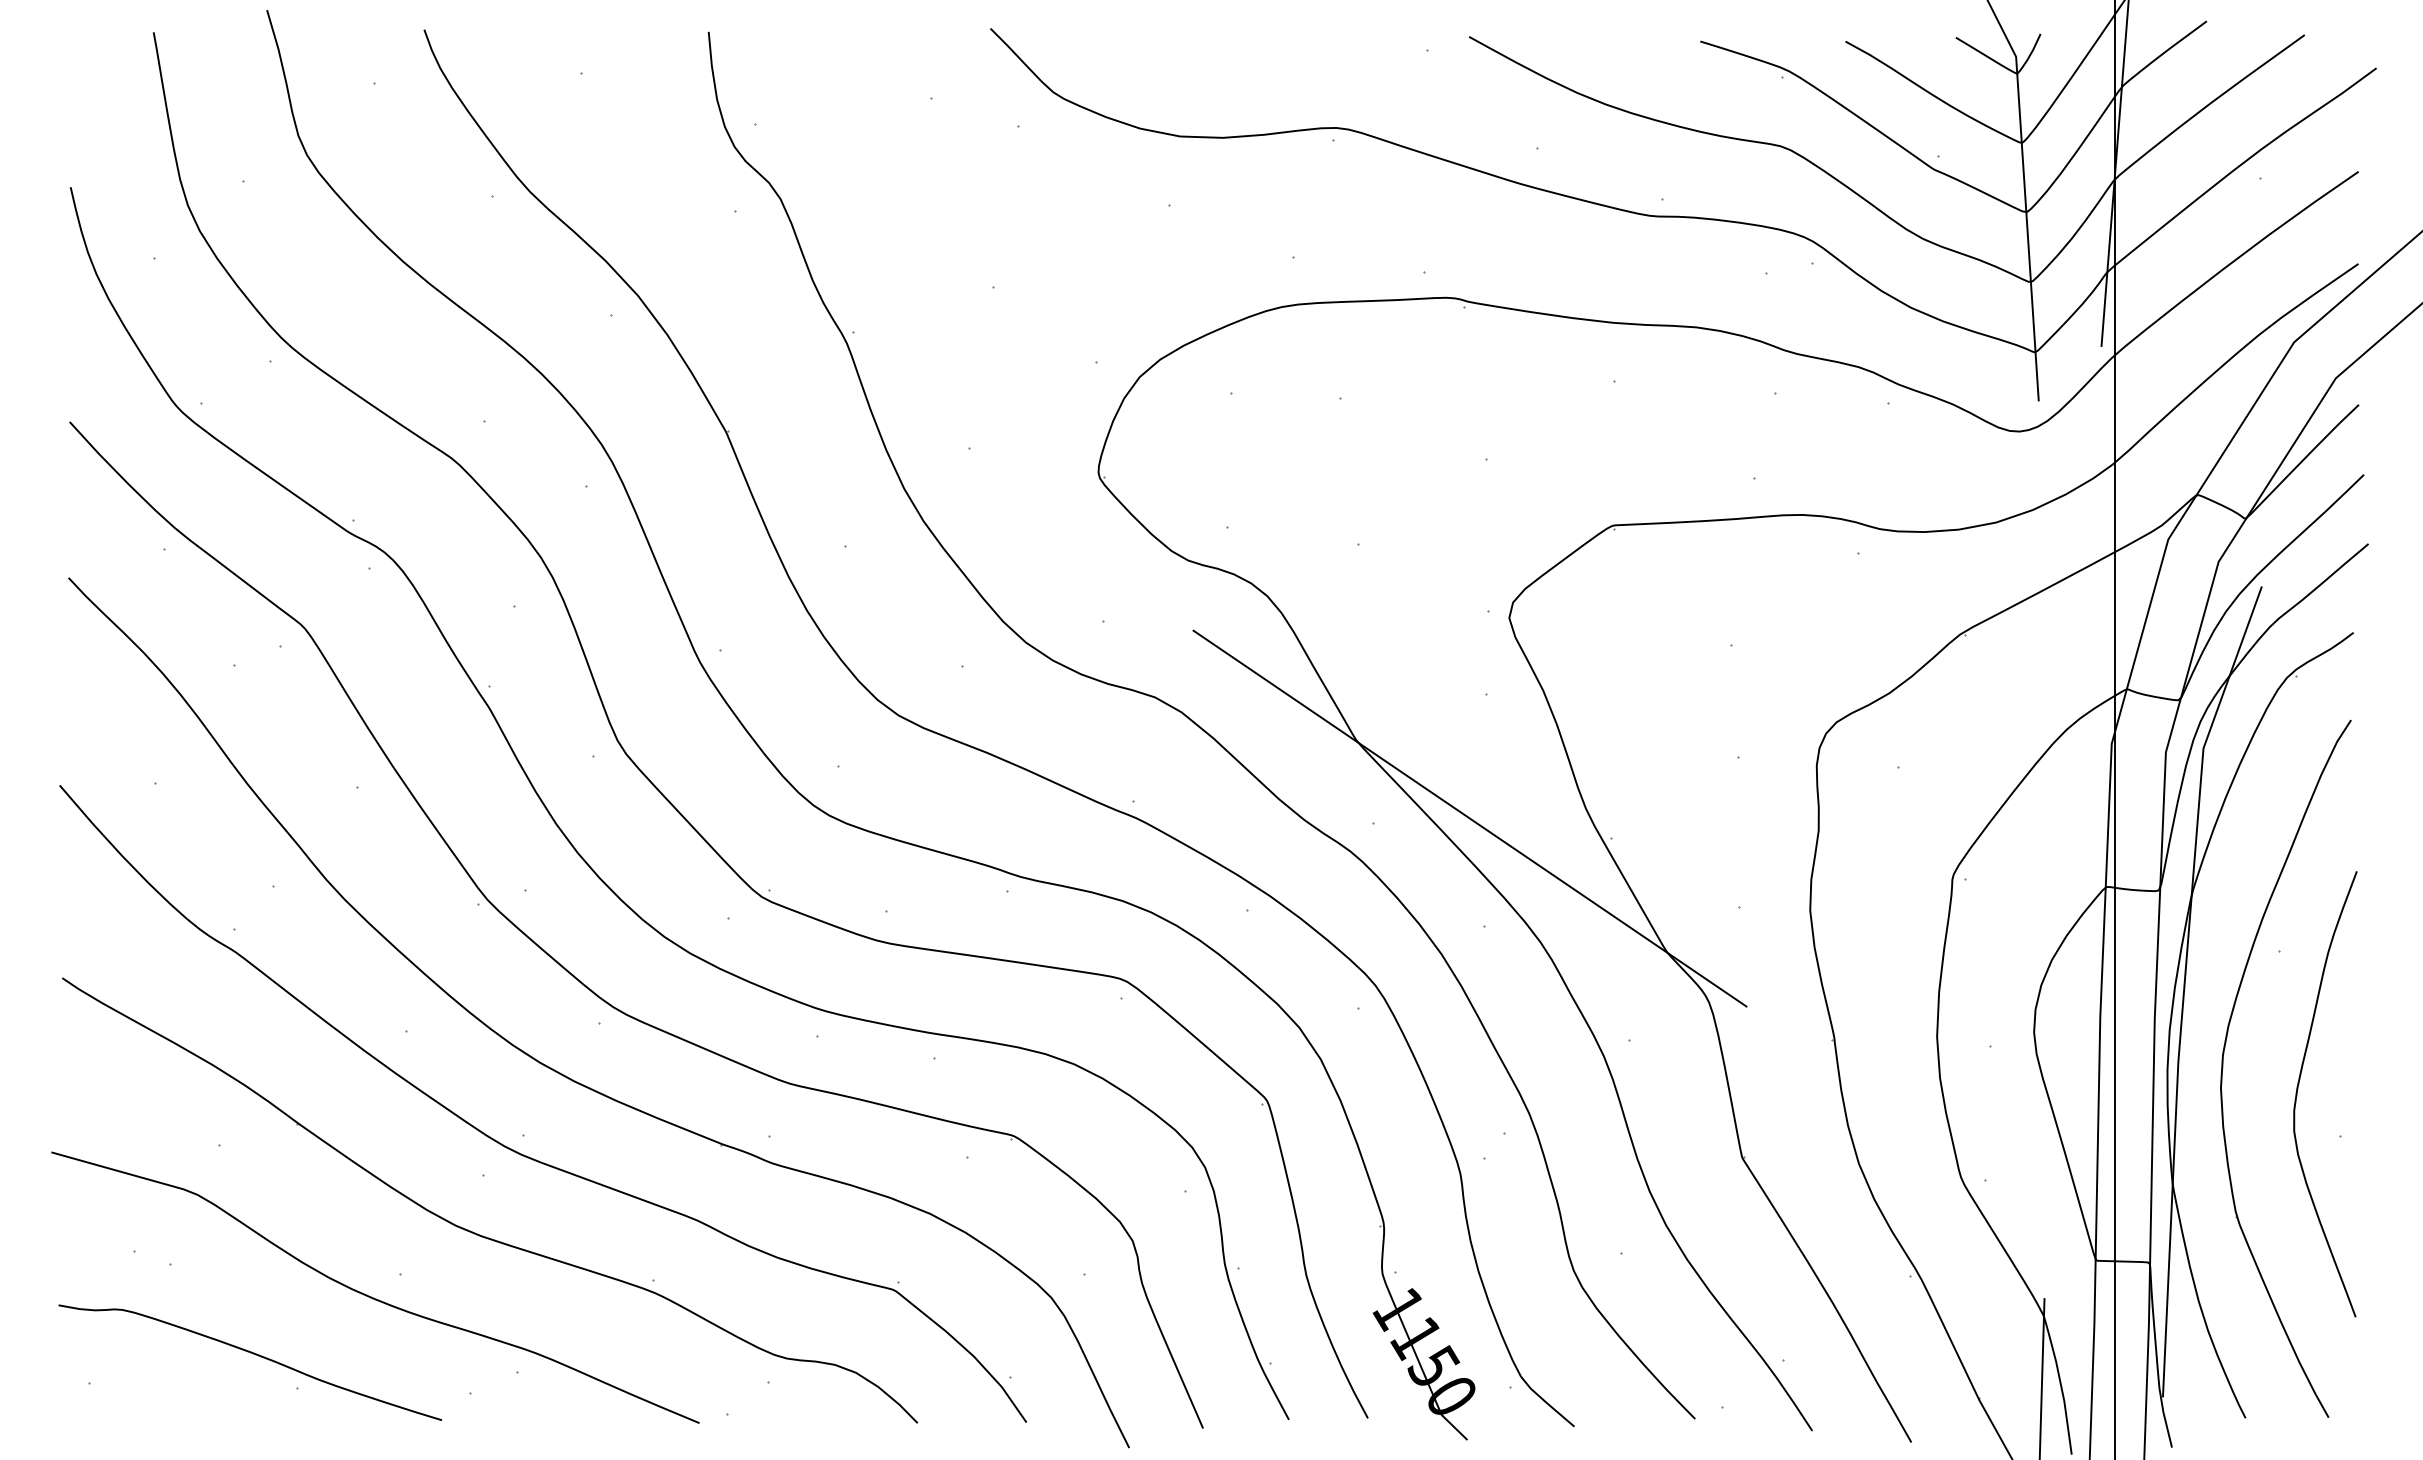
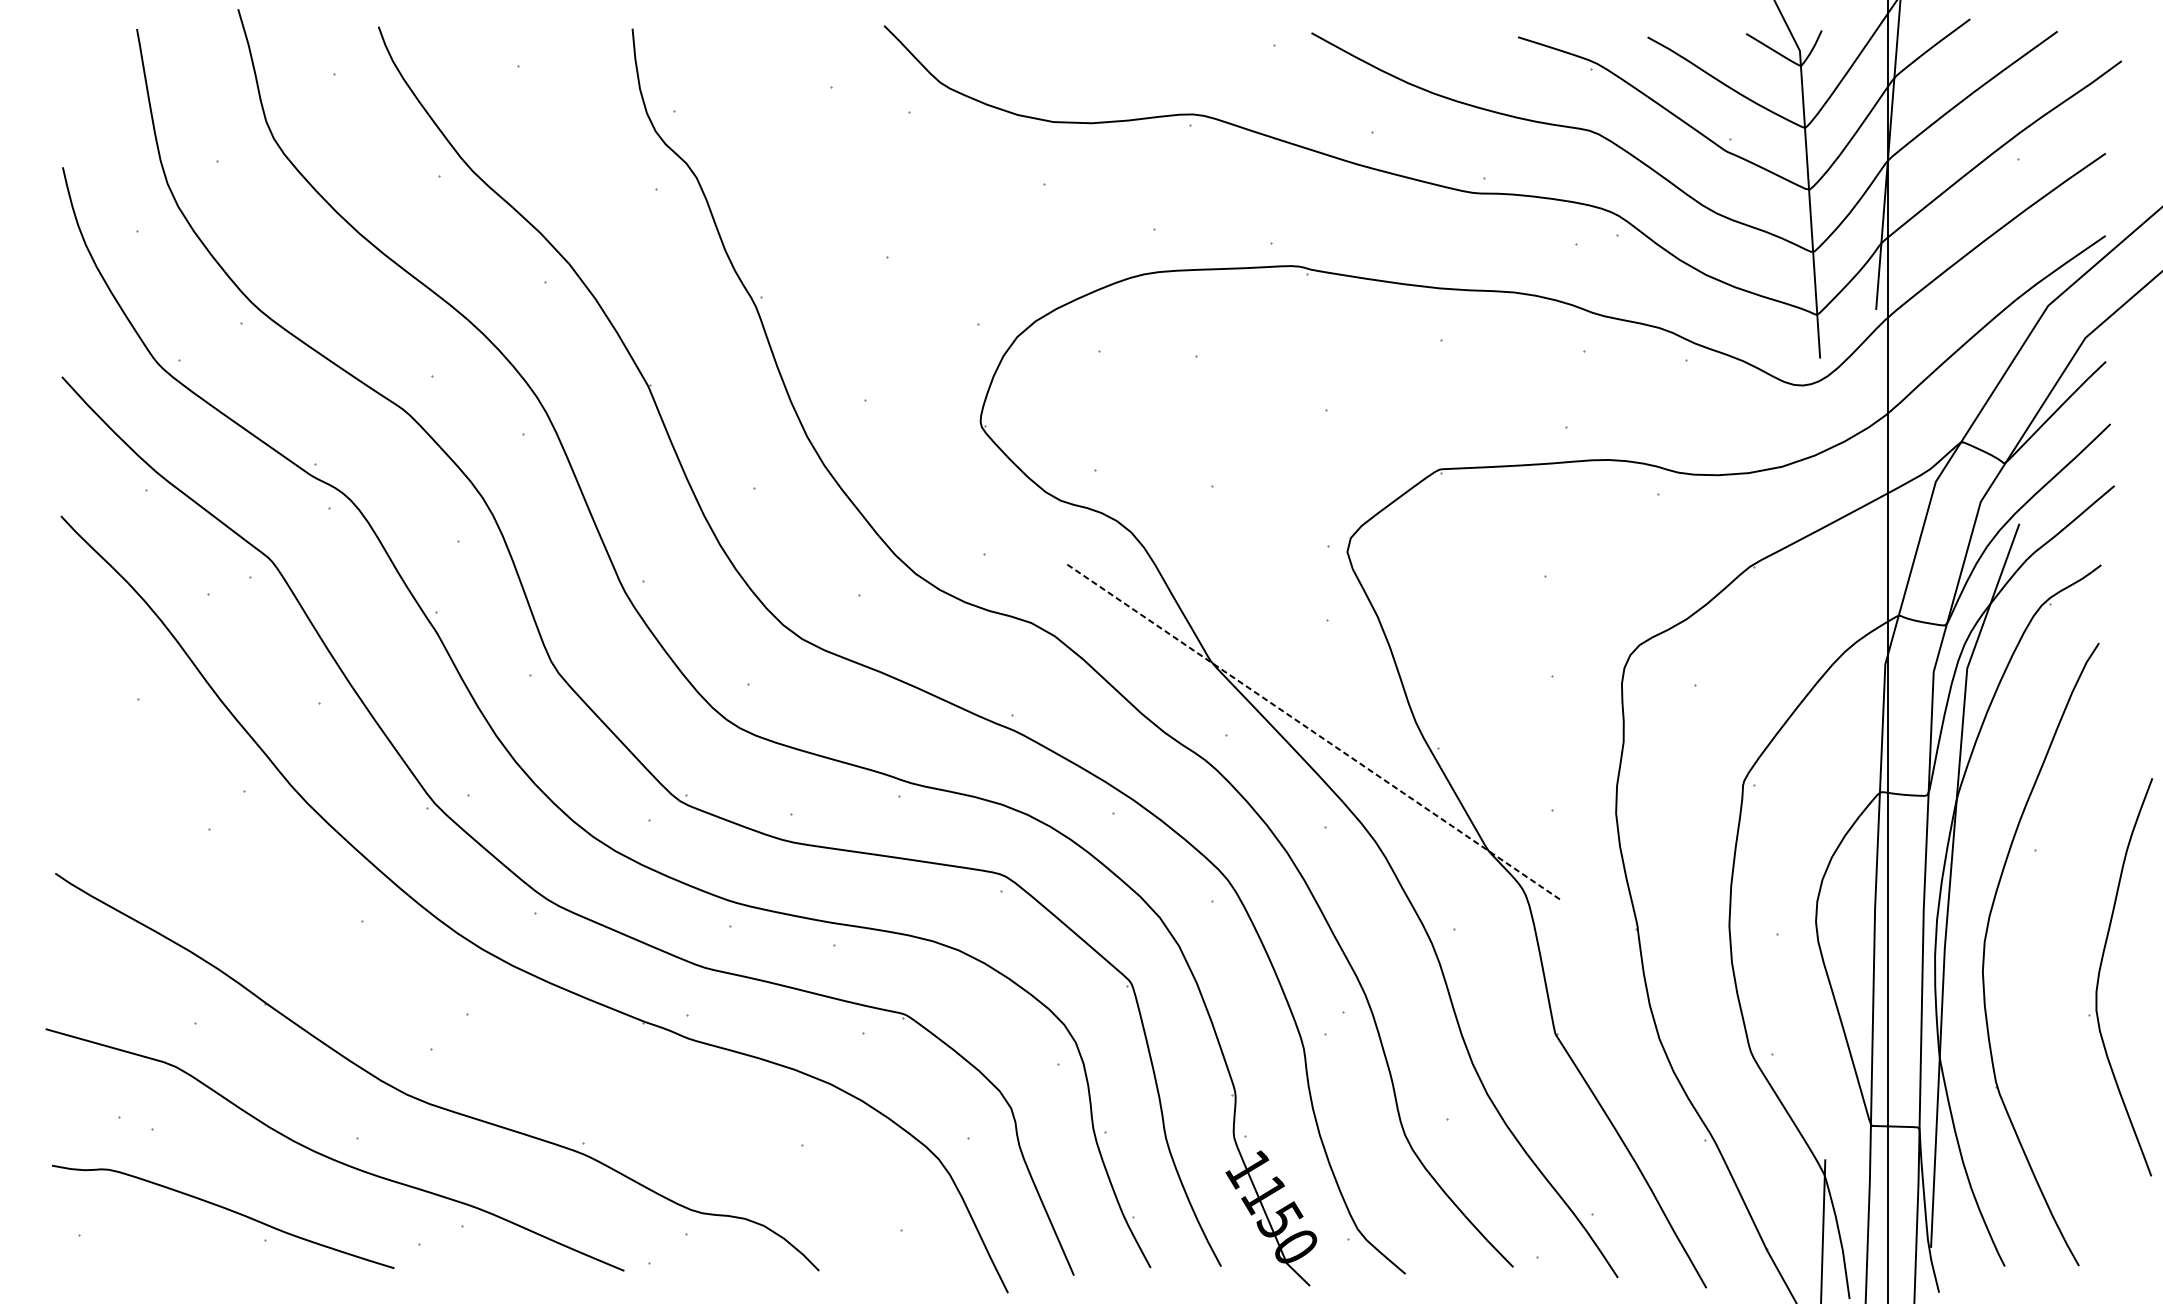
line: (1469, 818) -> (1311, 731), solid -> dashed
curve: (2298, 1089) -> (2100, 972), moved
curve: (517, 1151) -> (461, 1028), removed

